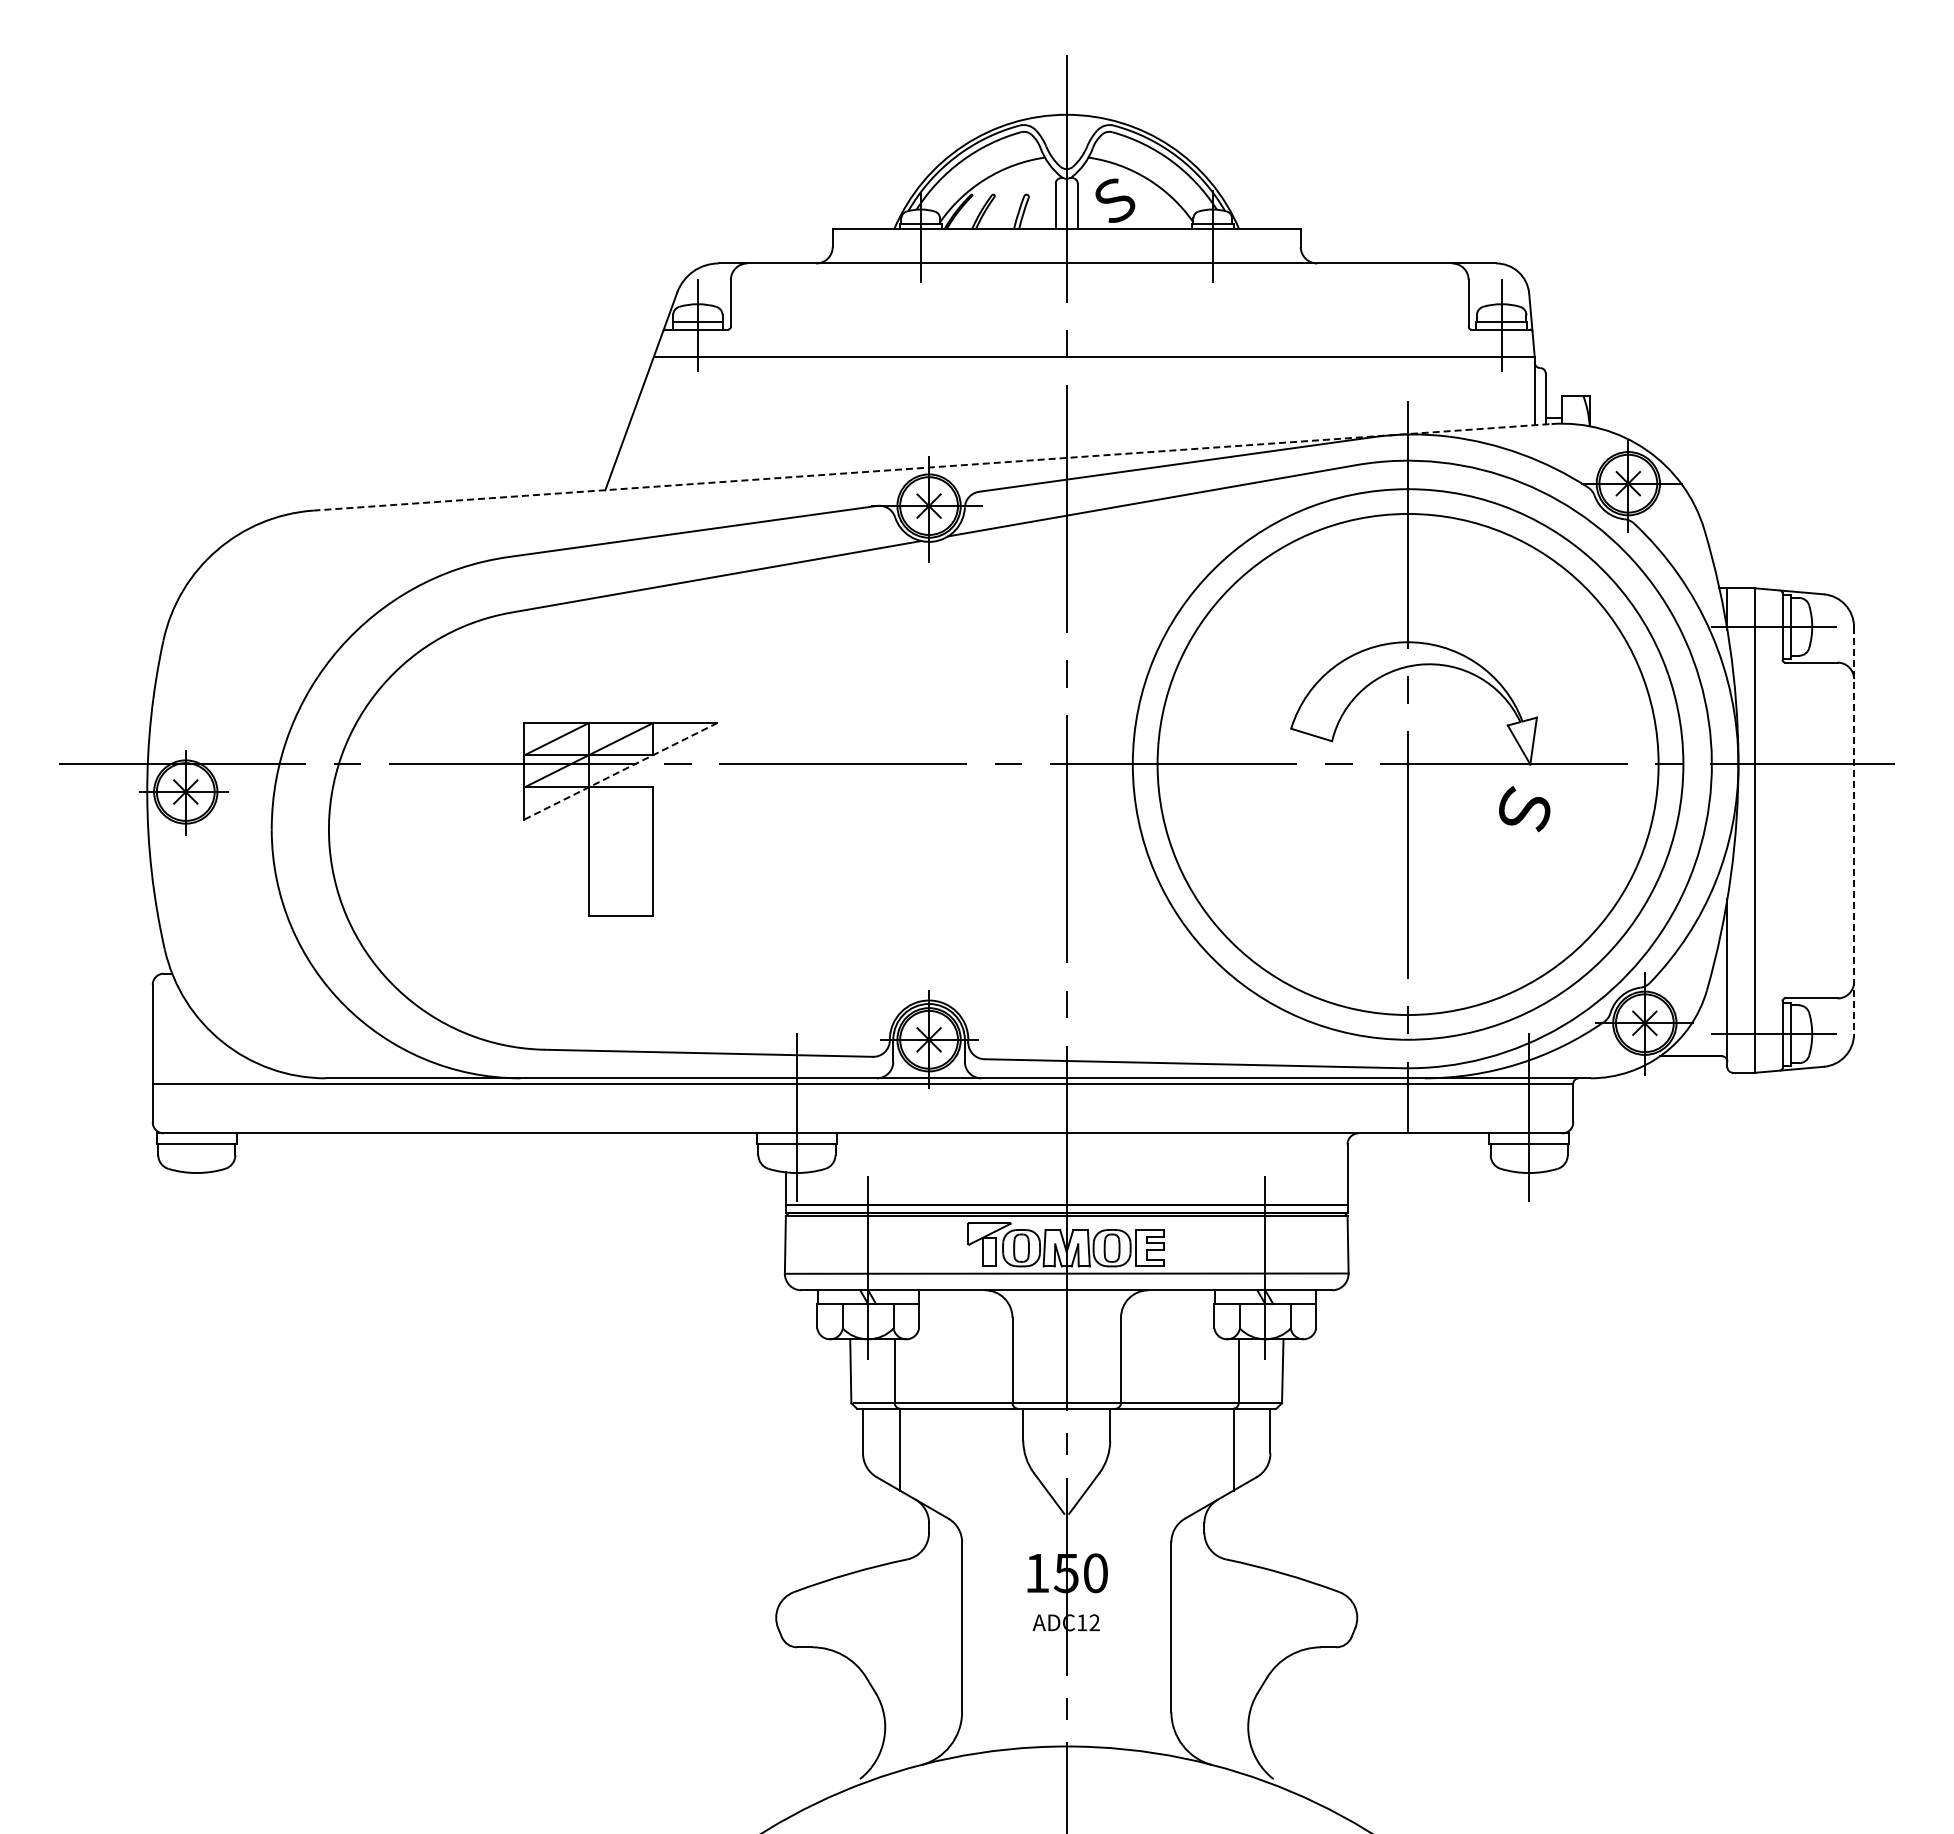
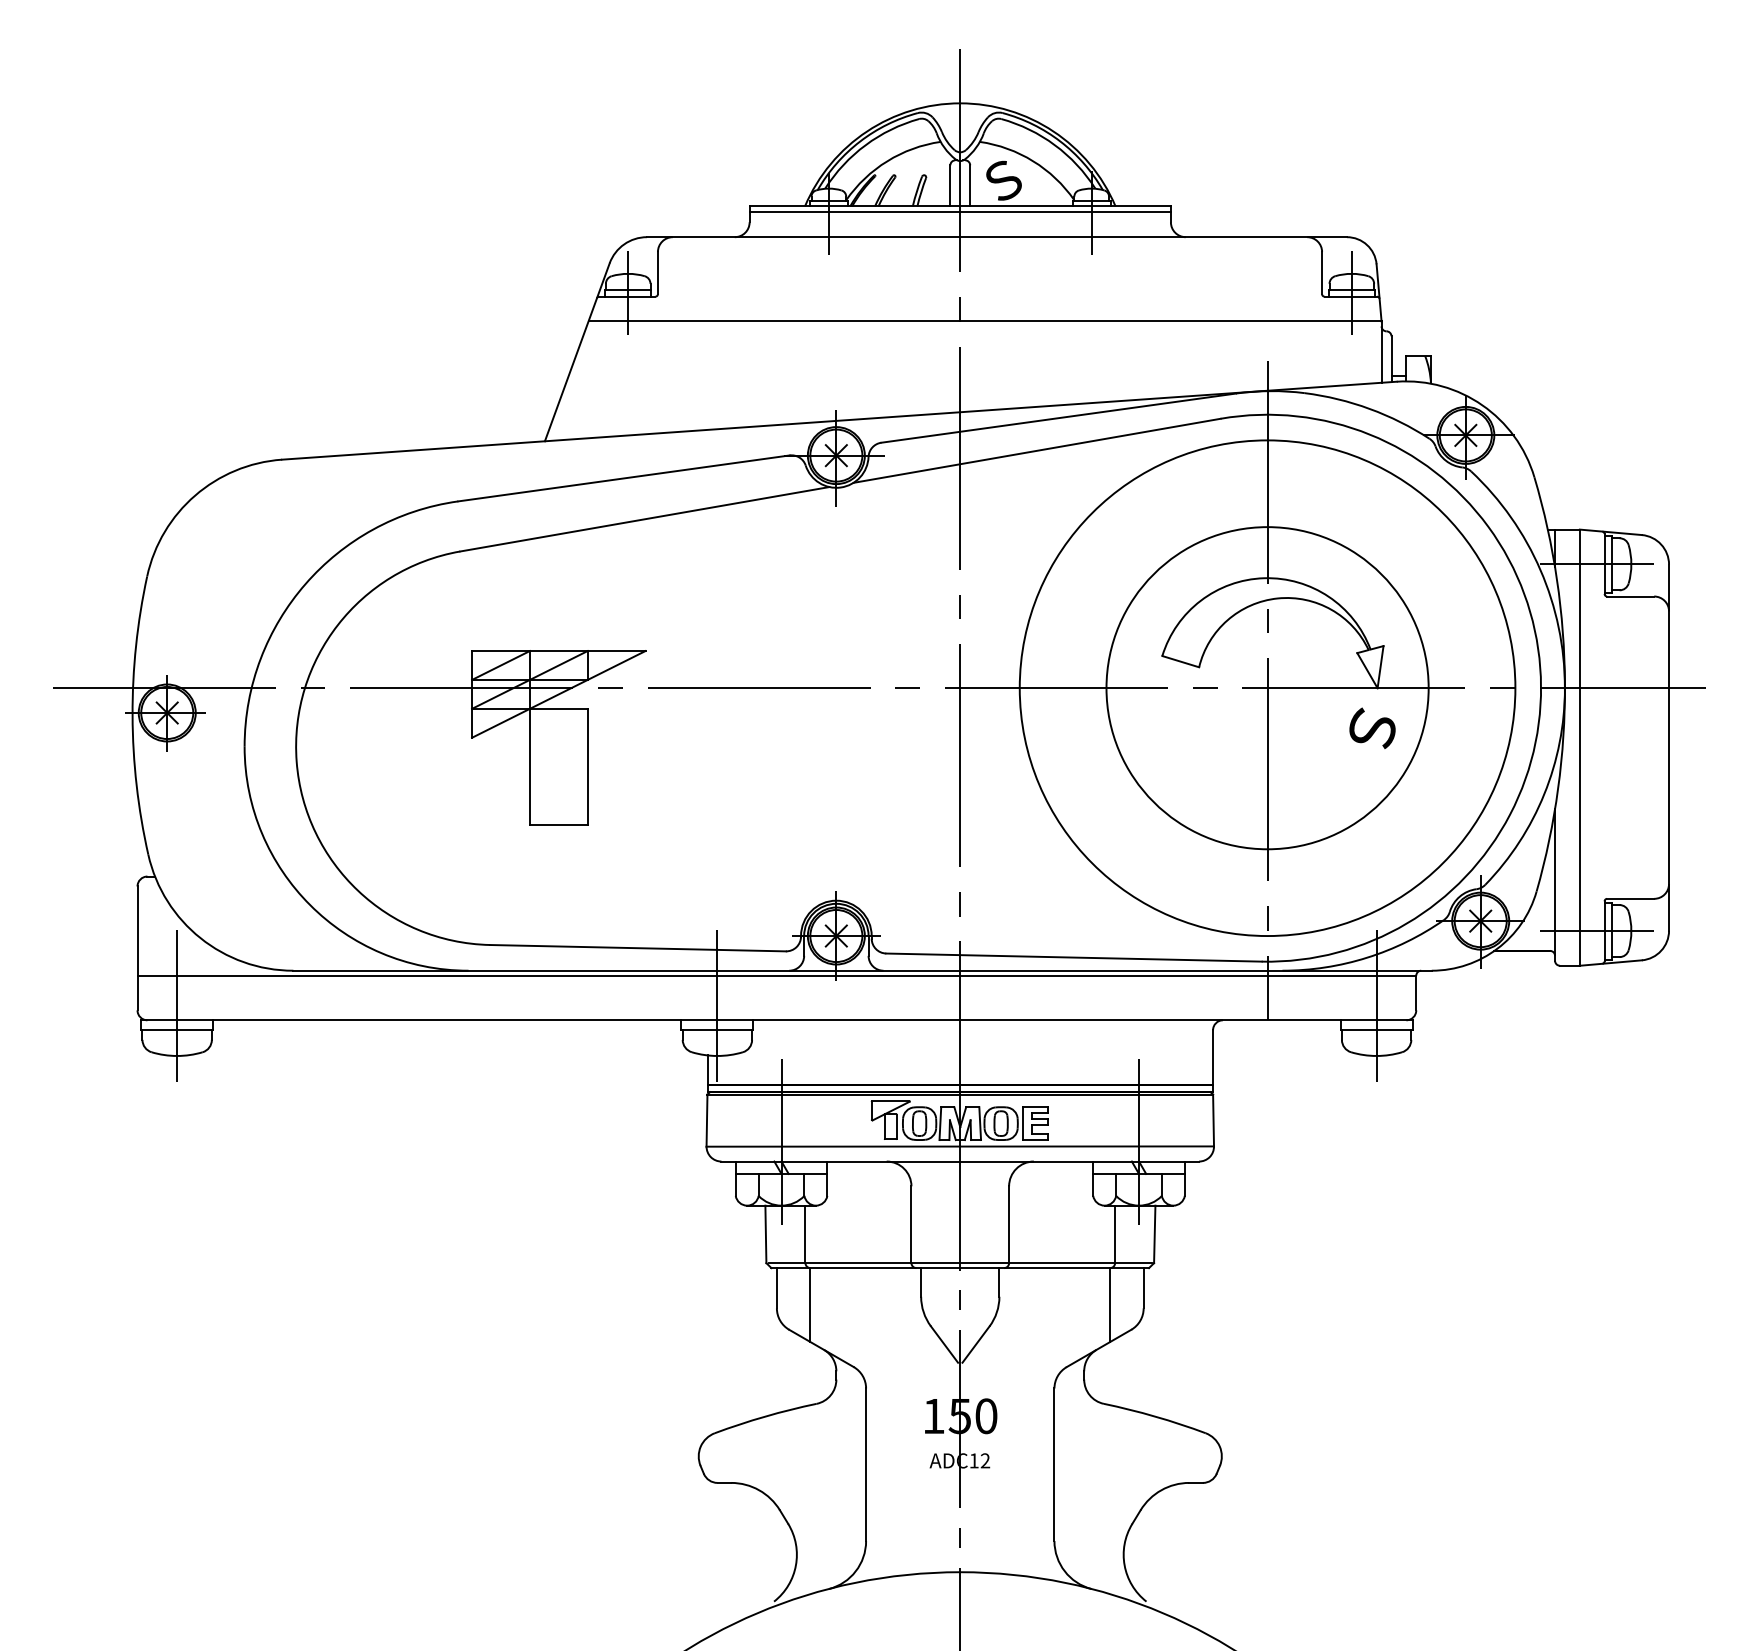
line: (1066, 235) -> (960, 212), added
line: (932, 467) -> (839, 420), dashed -> solid
circle: (1408, 764) -> (1267, 688), size x0.71
line: (620, 771) -> (558, 694), dashed -> solid
line: (1854, 831) -> (1669, 748), dashed -> solid
line: (196, 1117) -> (176, 1005), added

